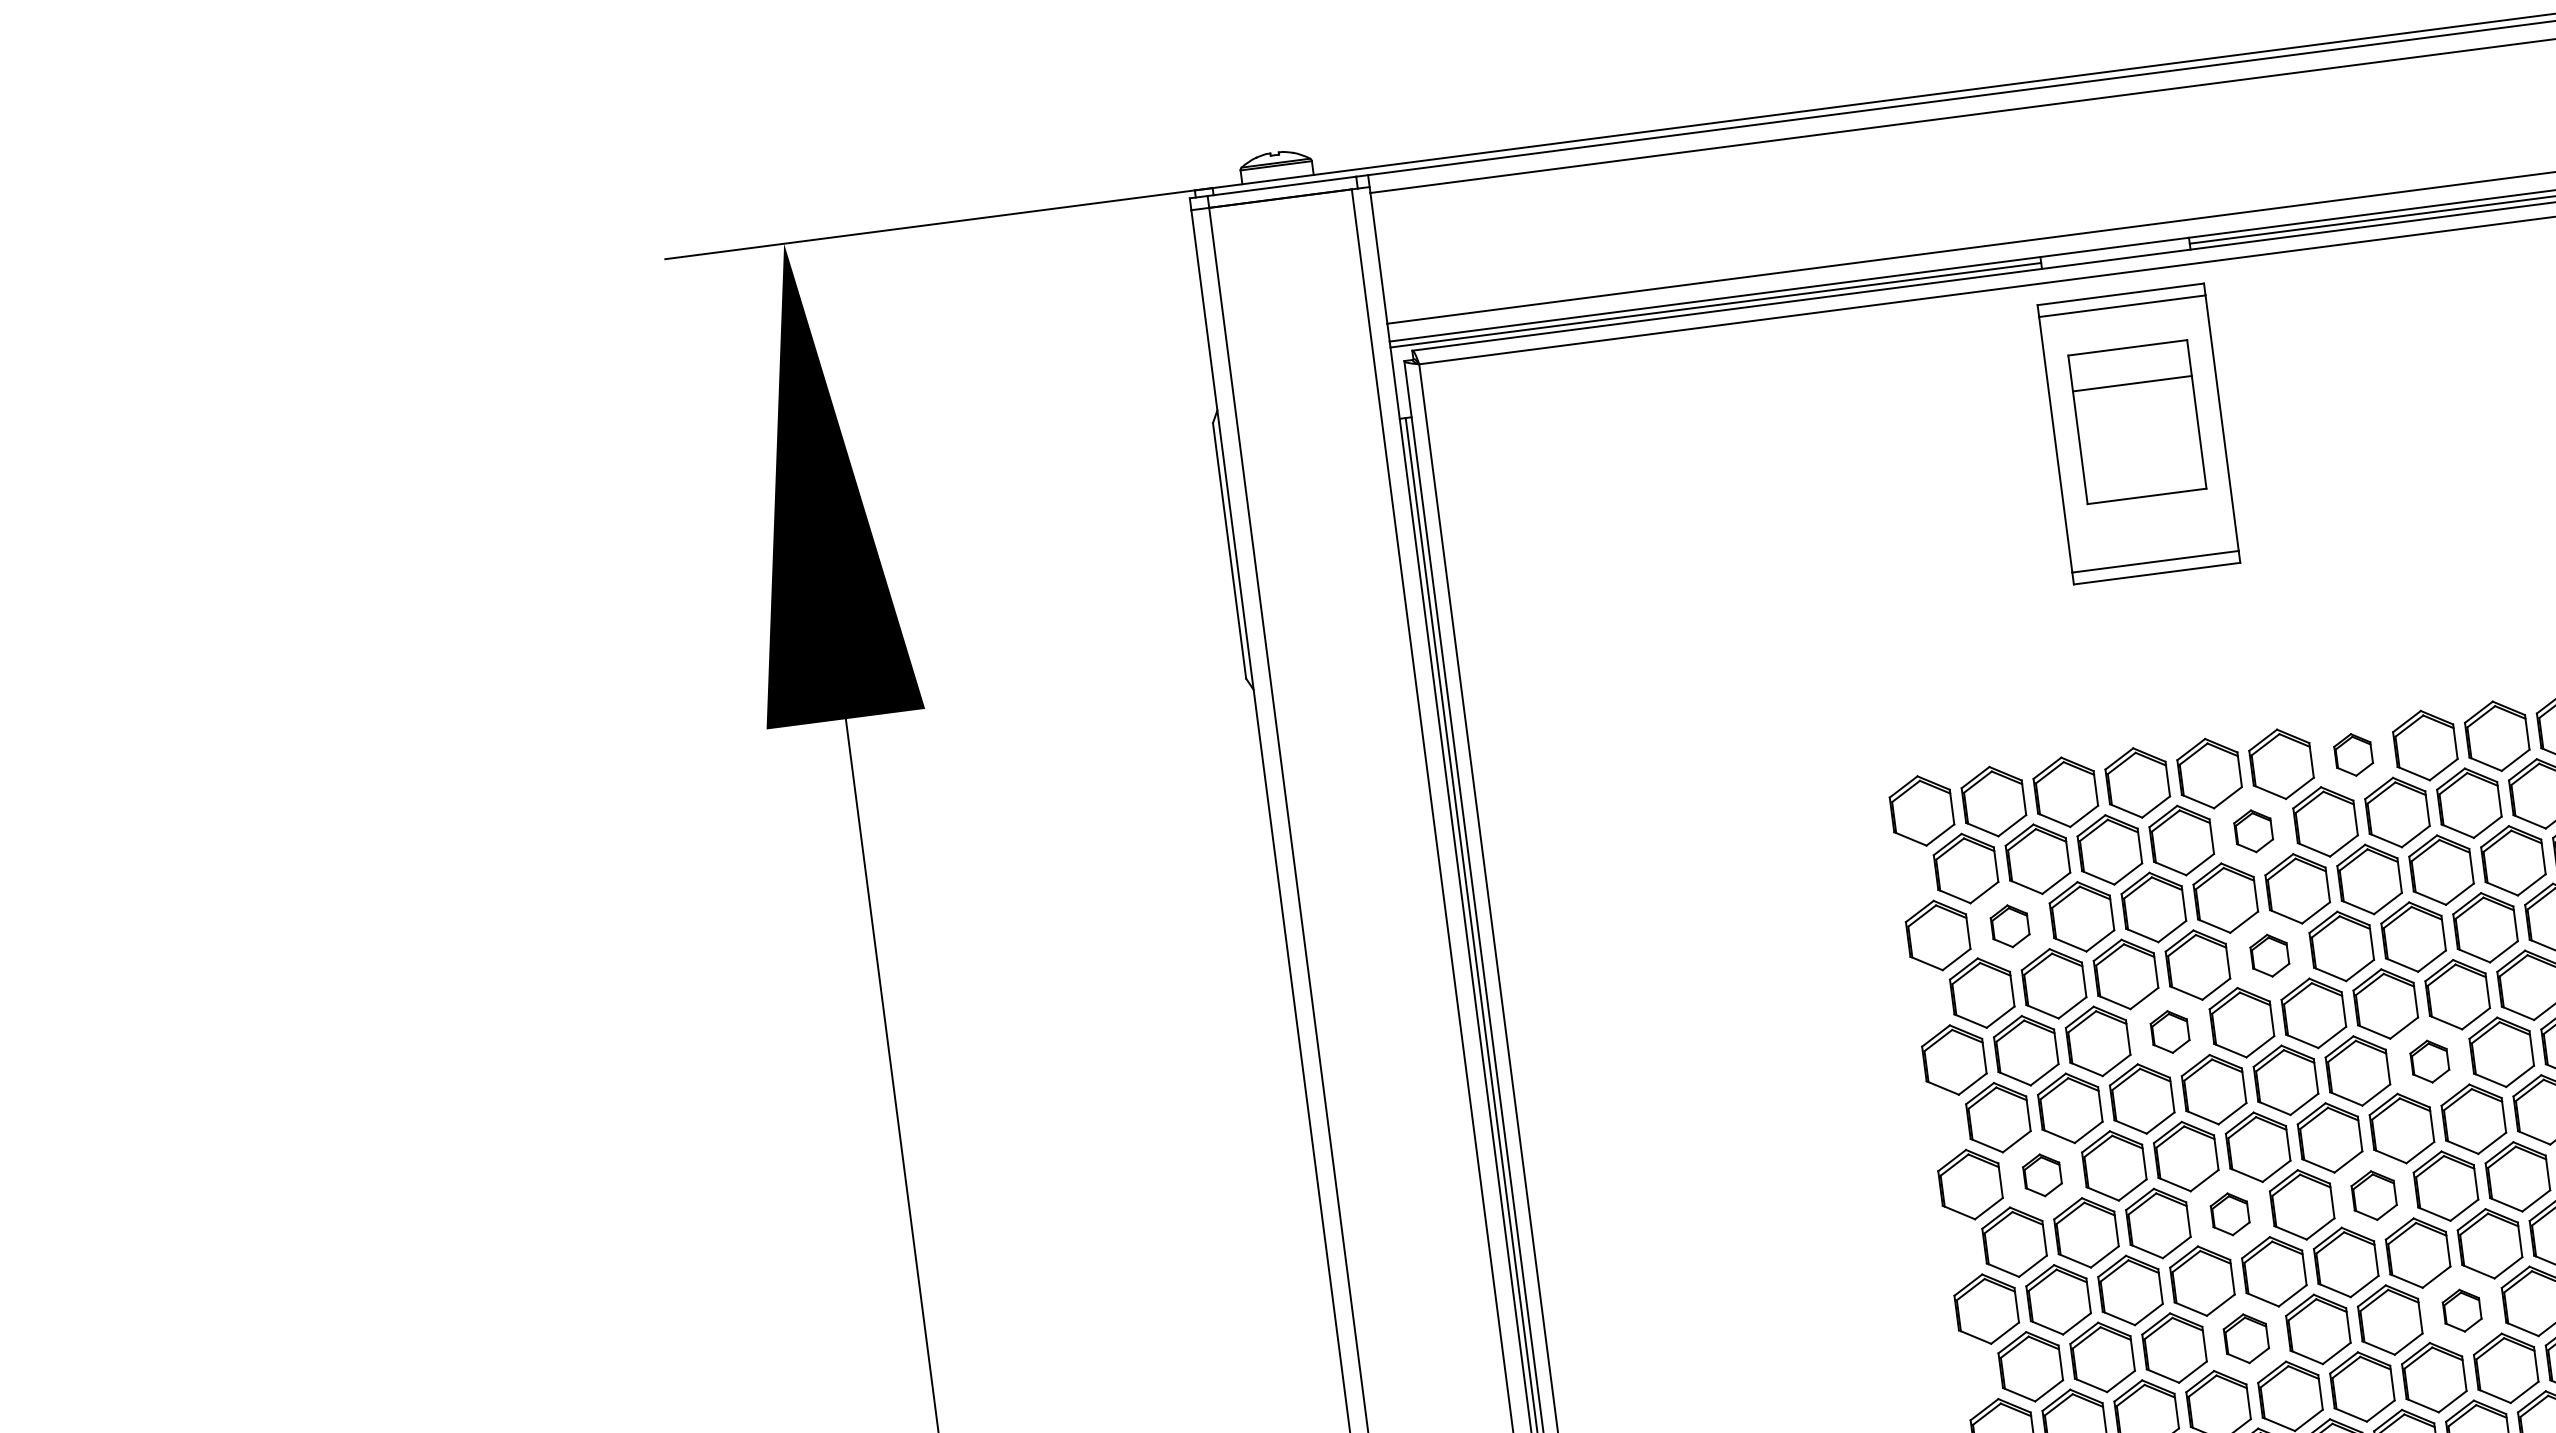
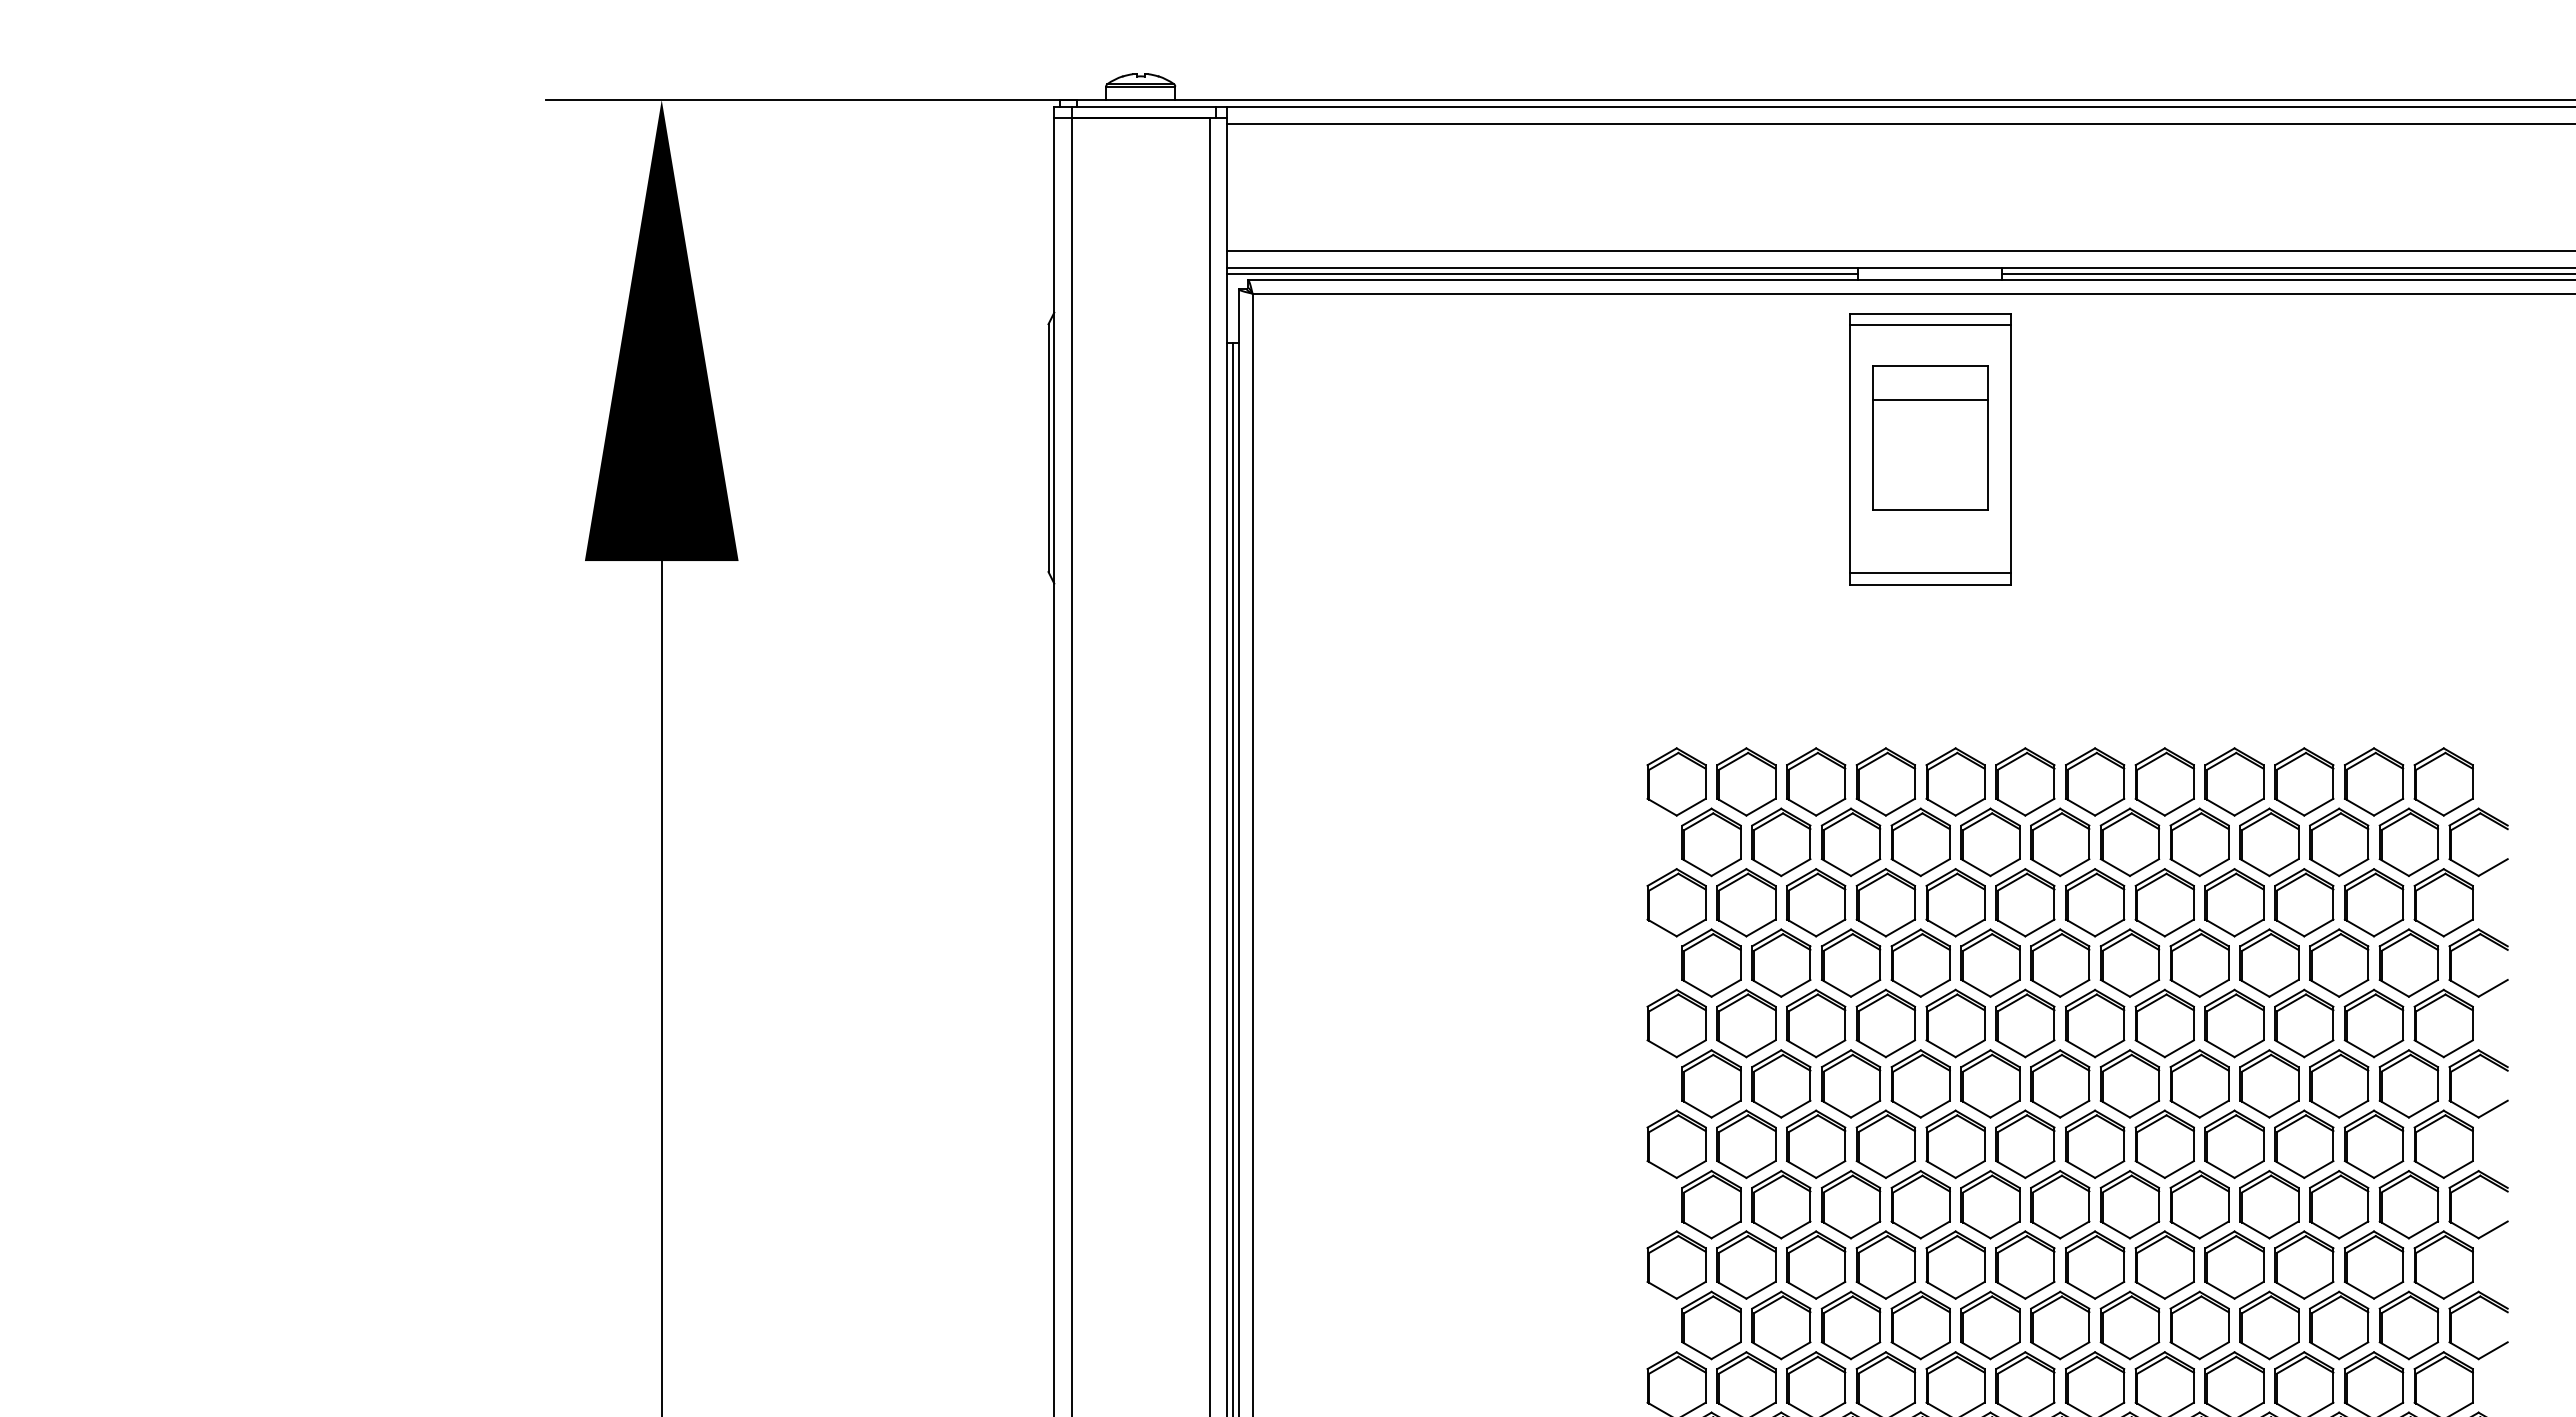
part: (2353, 754) -> (2095, 781), size x1.67
part: (2253, 831) -> (1990, 842), size x1.67
part: (2010, 925) -> (1746, 902), size x1.67
part: (2269, 955) -> (1990, 962), size x1.67
part: (2169, 1032) -> (1885, 1023), size x1.67
part: (2429, 1061) -> (2129, 1083), size x1.67
part: (2042, 1175) -> (1746, 1144), size x1.67
part: (2374, 1195) -> (2060, 1204), size x1.43
part: (2230, 1214) -> (1920, 1204), size x1.67
part: (2461, 1310) -> (2129, 1325), size x1.67
part: (2246, 1338) -> (1920, 1325), size x1.43

